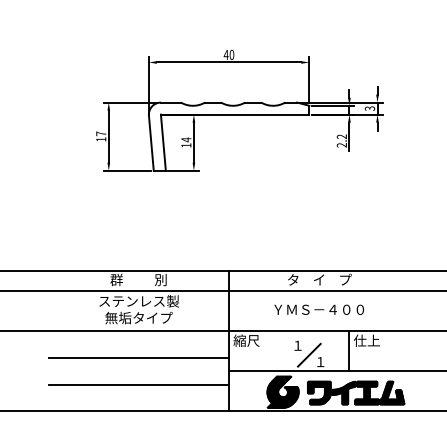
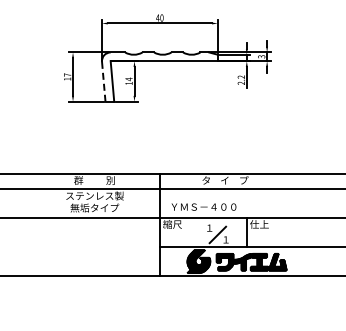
line: (150, 142) -> (103, 81), solid -> dashed
text: (318, 308) -> (203, 206), moved
line: (138, 357) -> (94, 236), removed
line: (138, 385) -> (94, 256), removed

